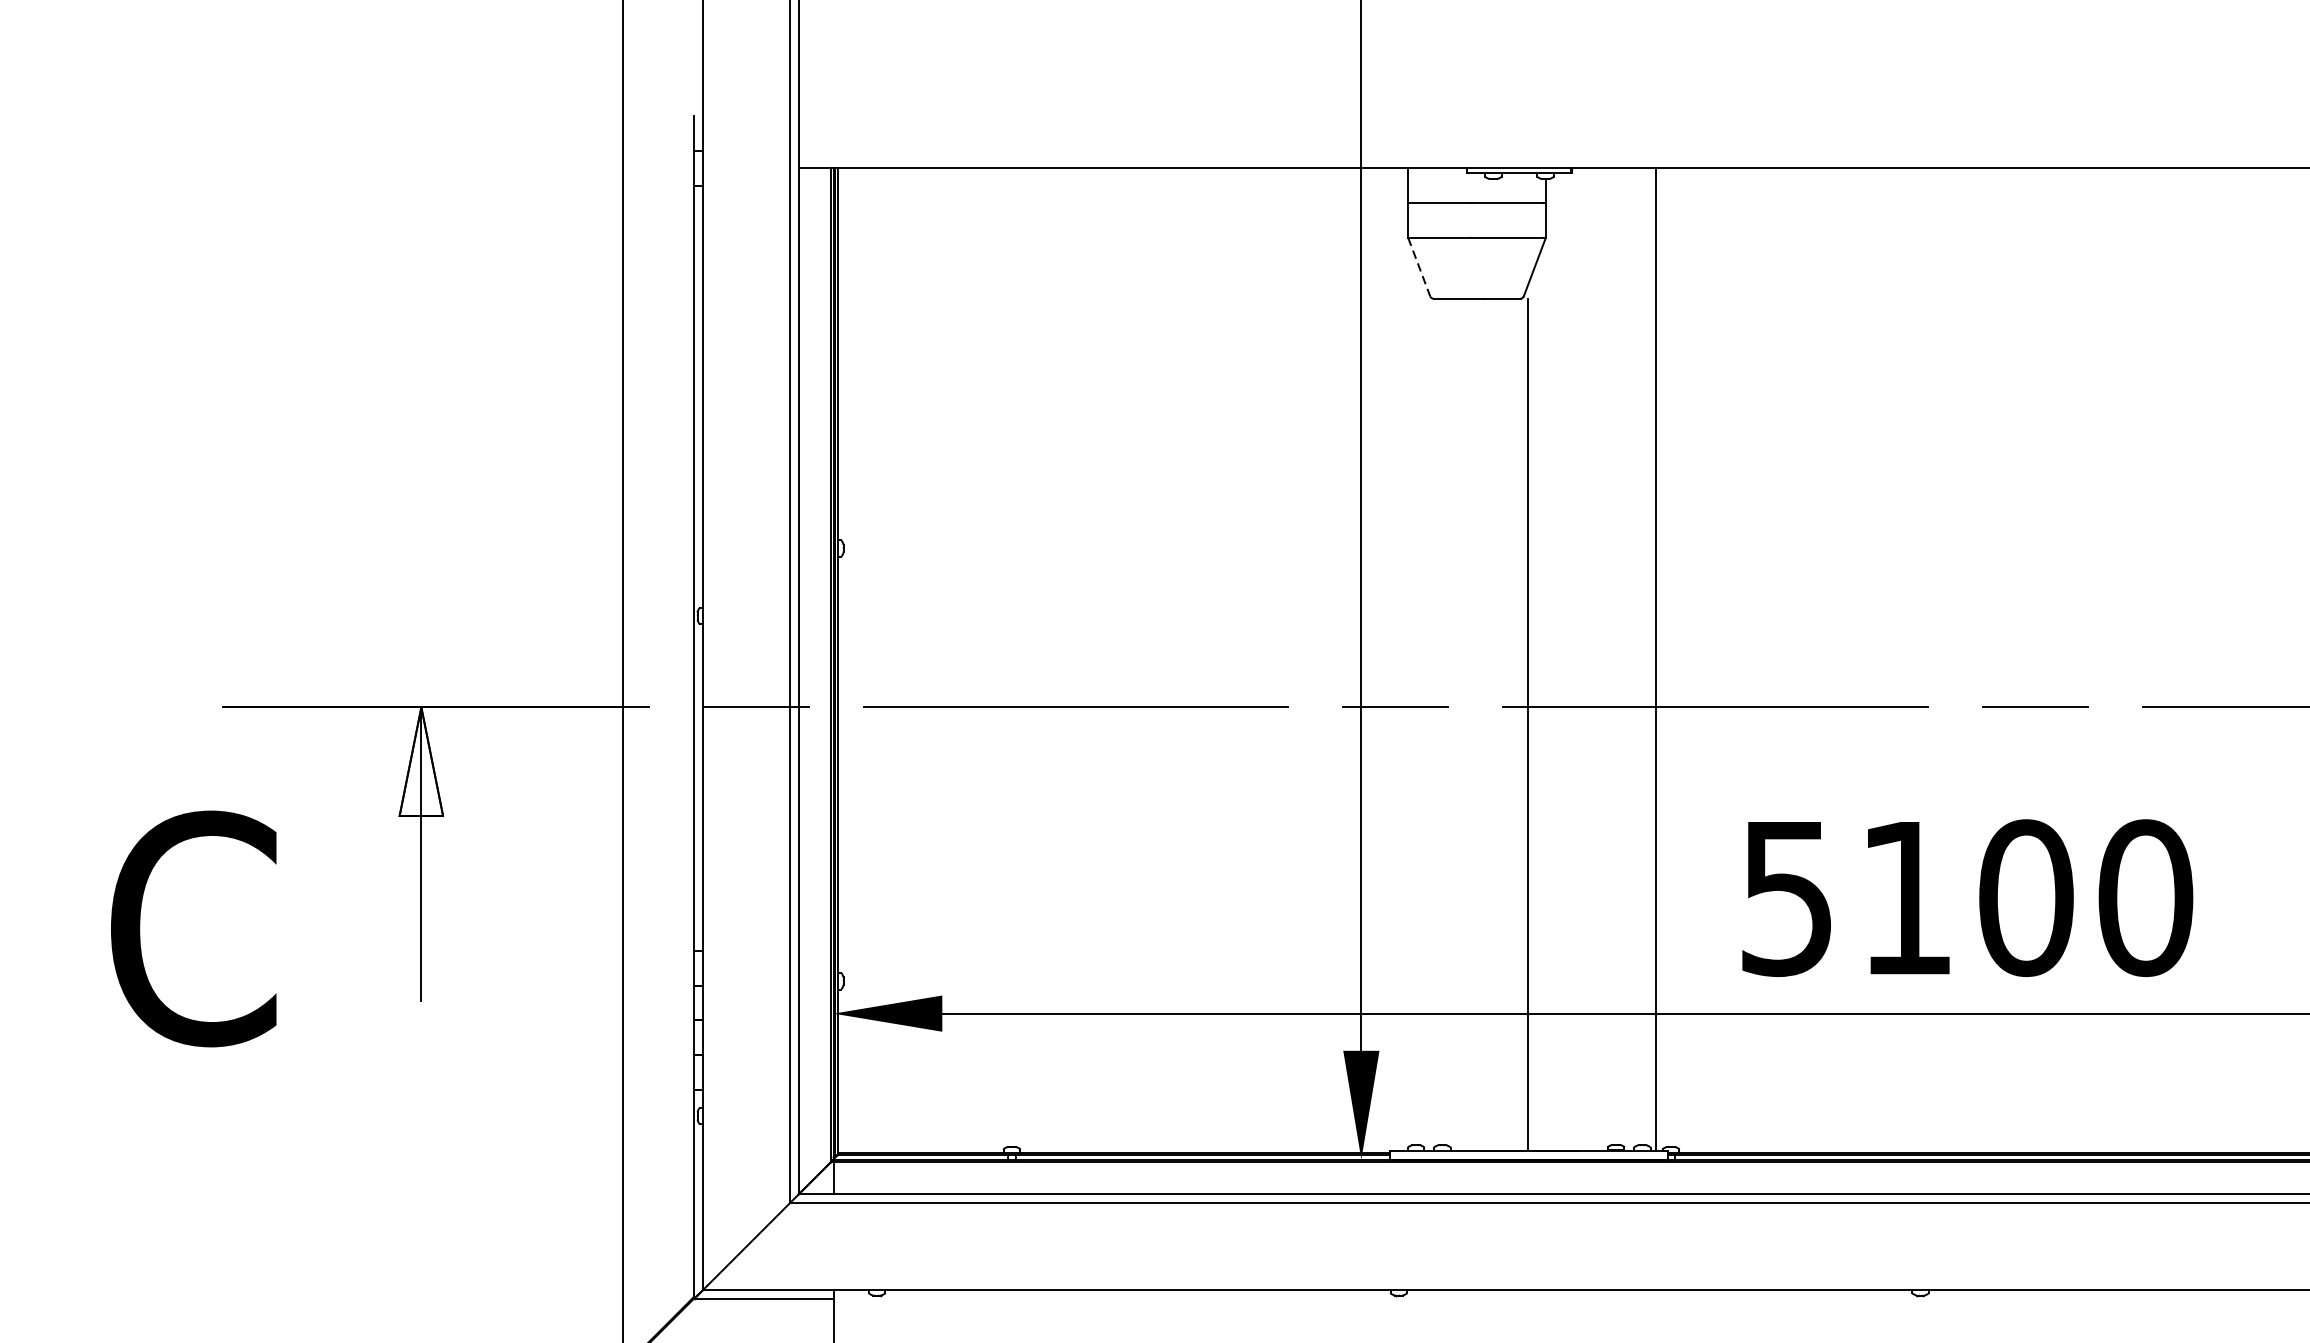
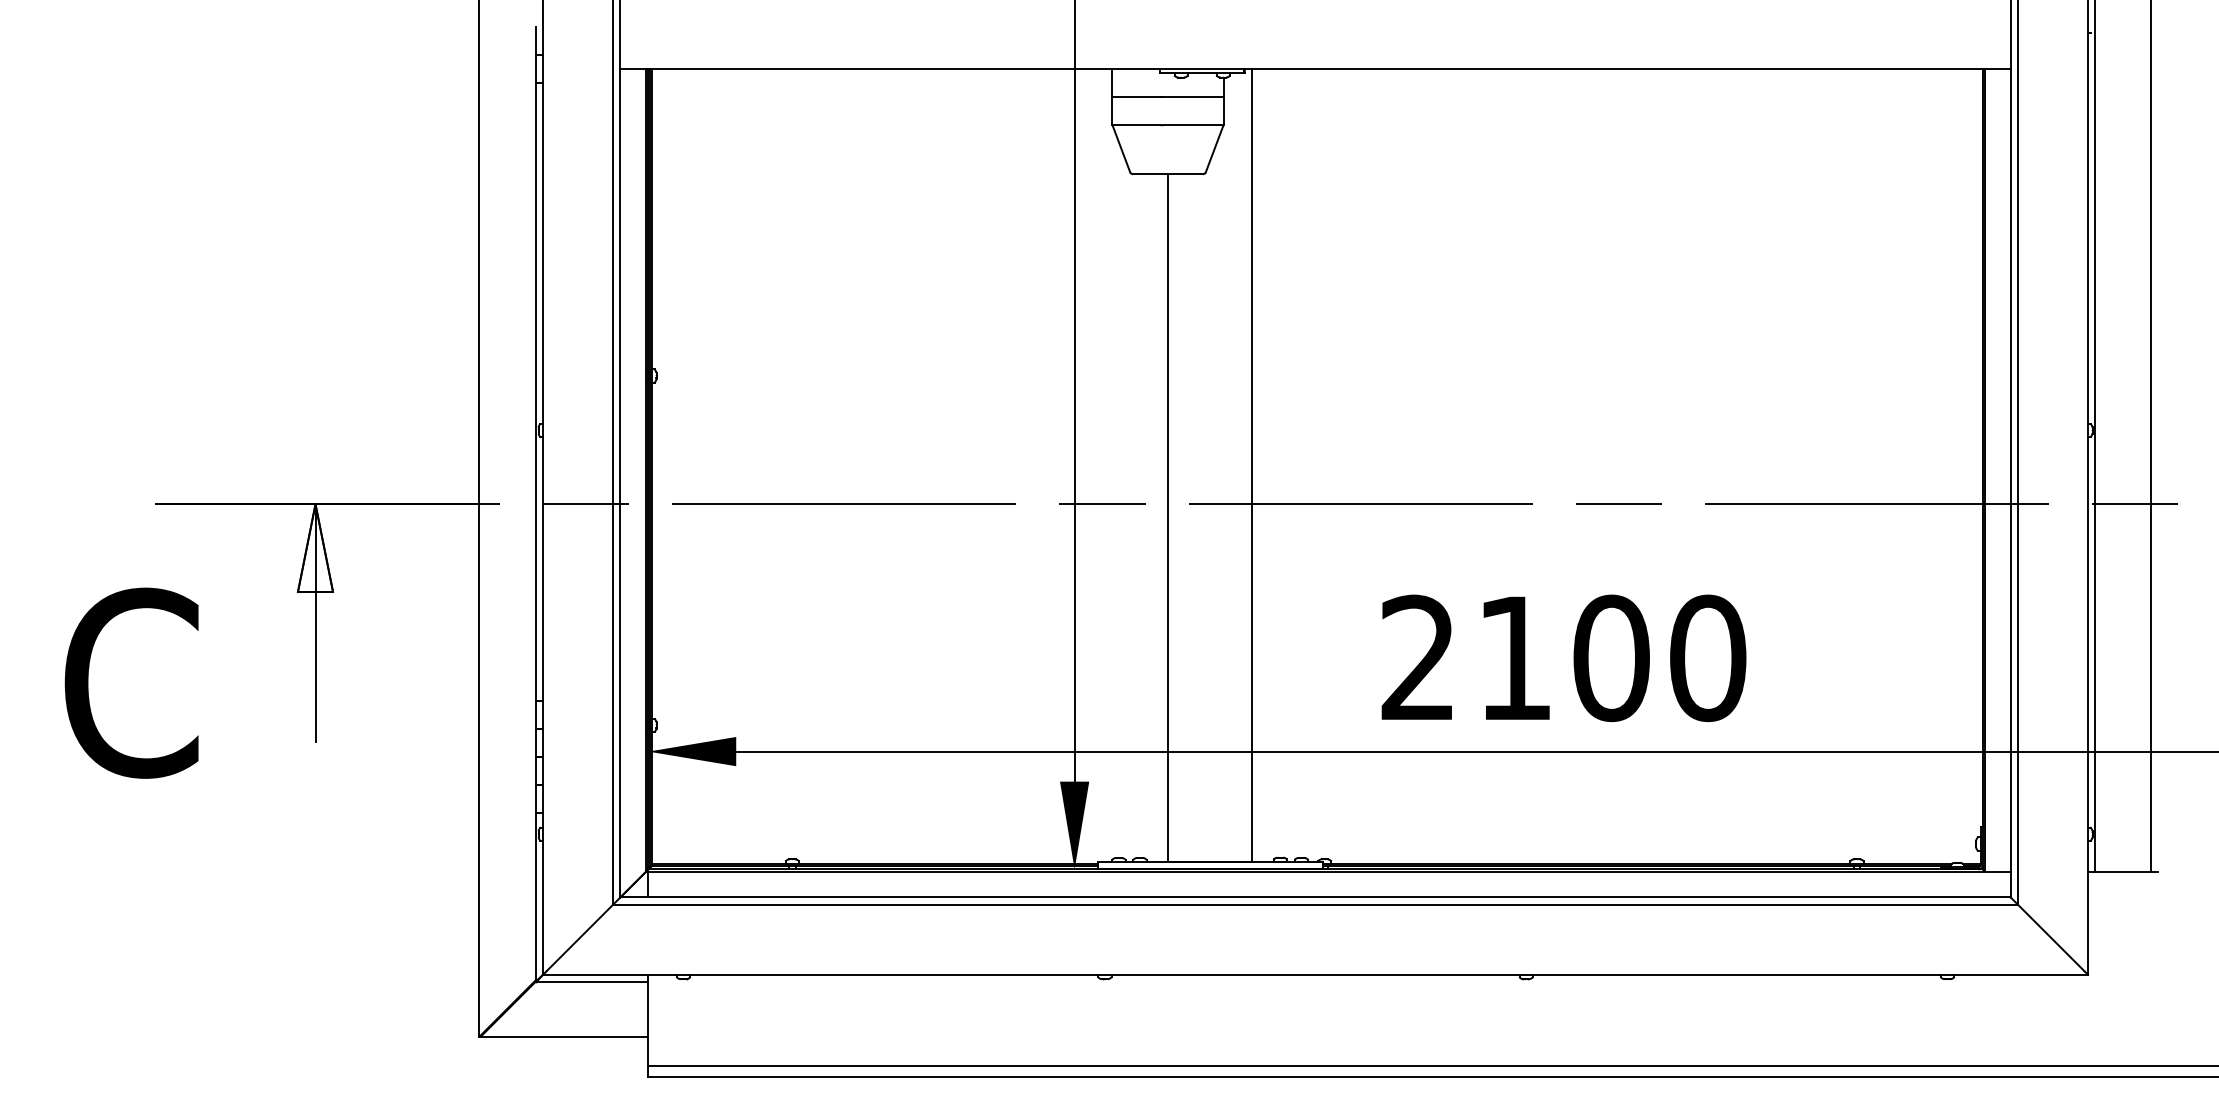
line: (1419, 268) -> (1121, 149), dashed -> solid
line: (1655, 659) -> (1252, 465), moved
line: (1528, 724) -> (1168, 518), moved
text: (1785, 898) -> (1417, 658), 5100 -> 2100

